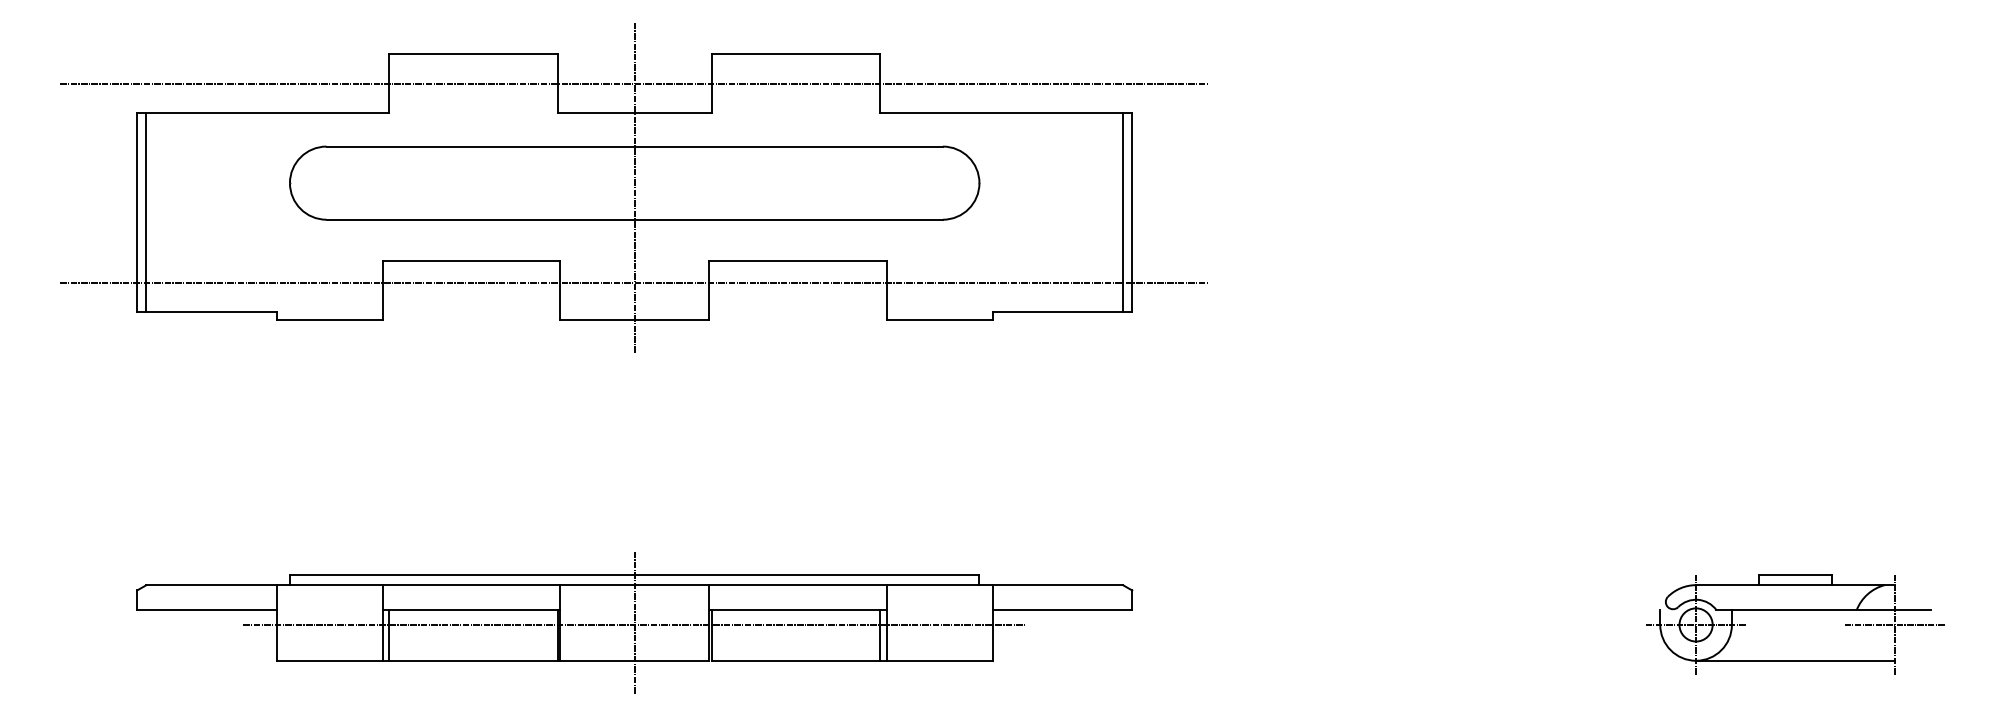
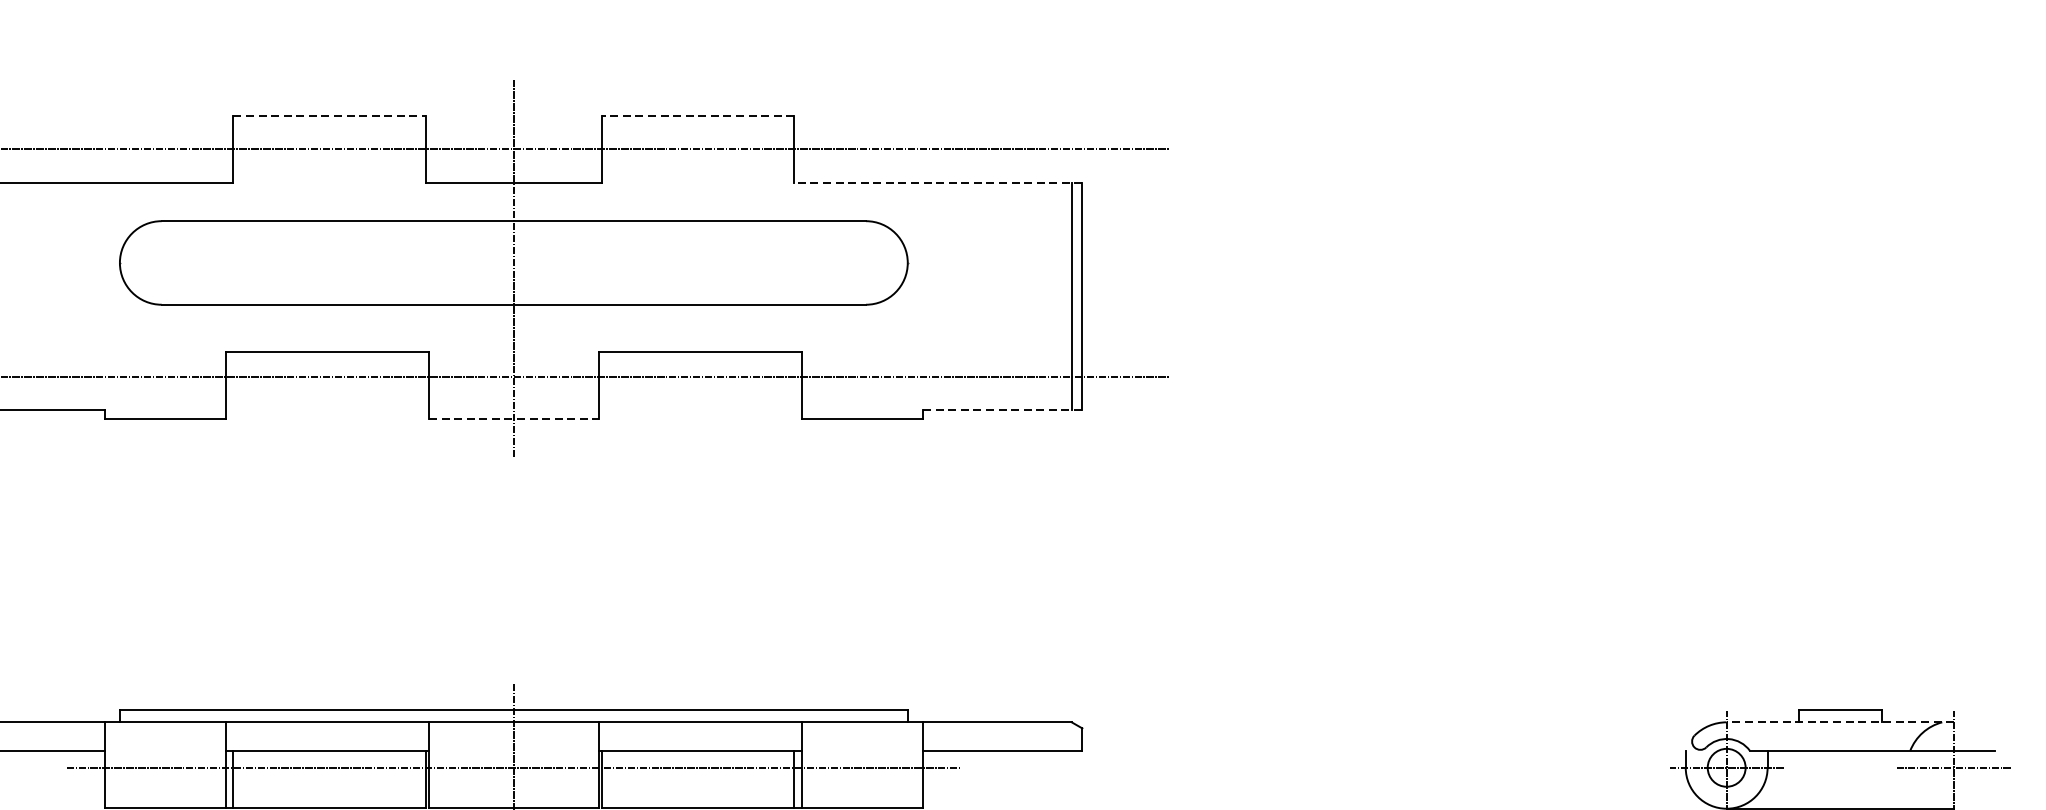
line: (474, 54) -> (330, 115), solid -> dashed
line: (795, 54) -> (697, 115), solid -> dashed
line: (1005, 112) -> (937, 182), solid -> dashed
line: (1062, 311) -> (1002, 409), solid -> dashed
line: (635, 319) -> (514, 418), solid -> dashed
line: (1795, 585) -> (1840, 722), solid -> dashed

